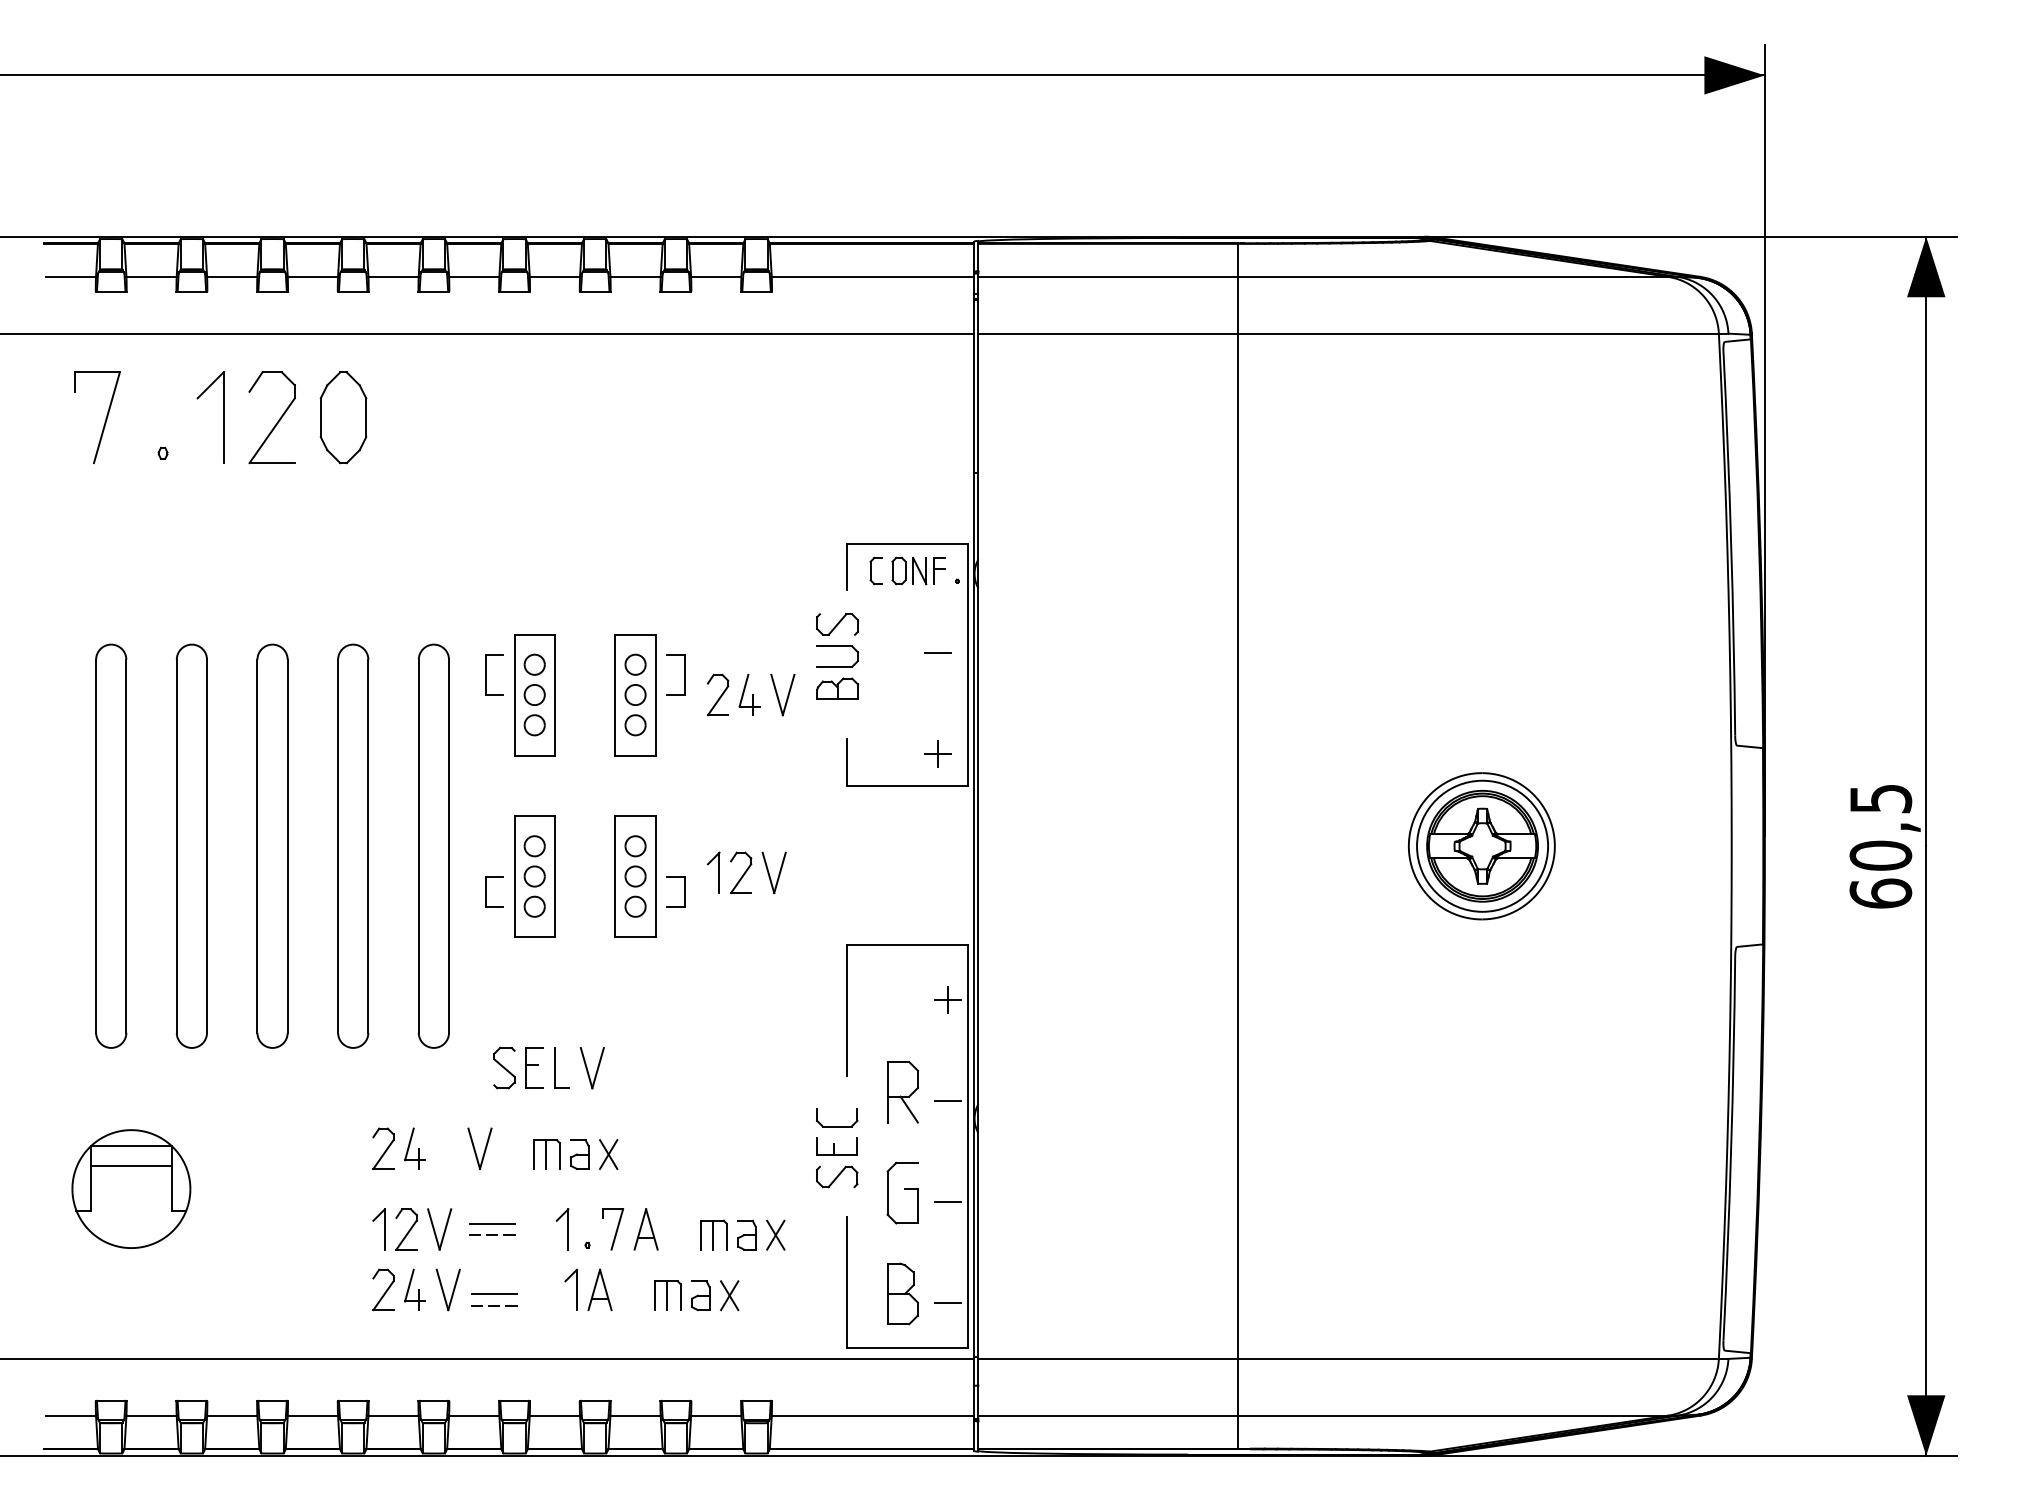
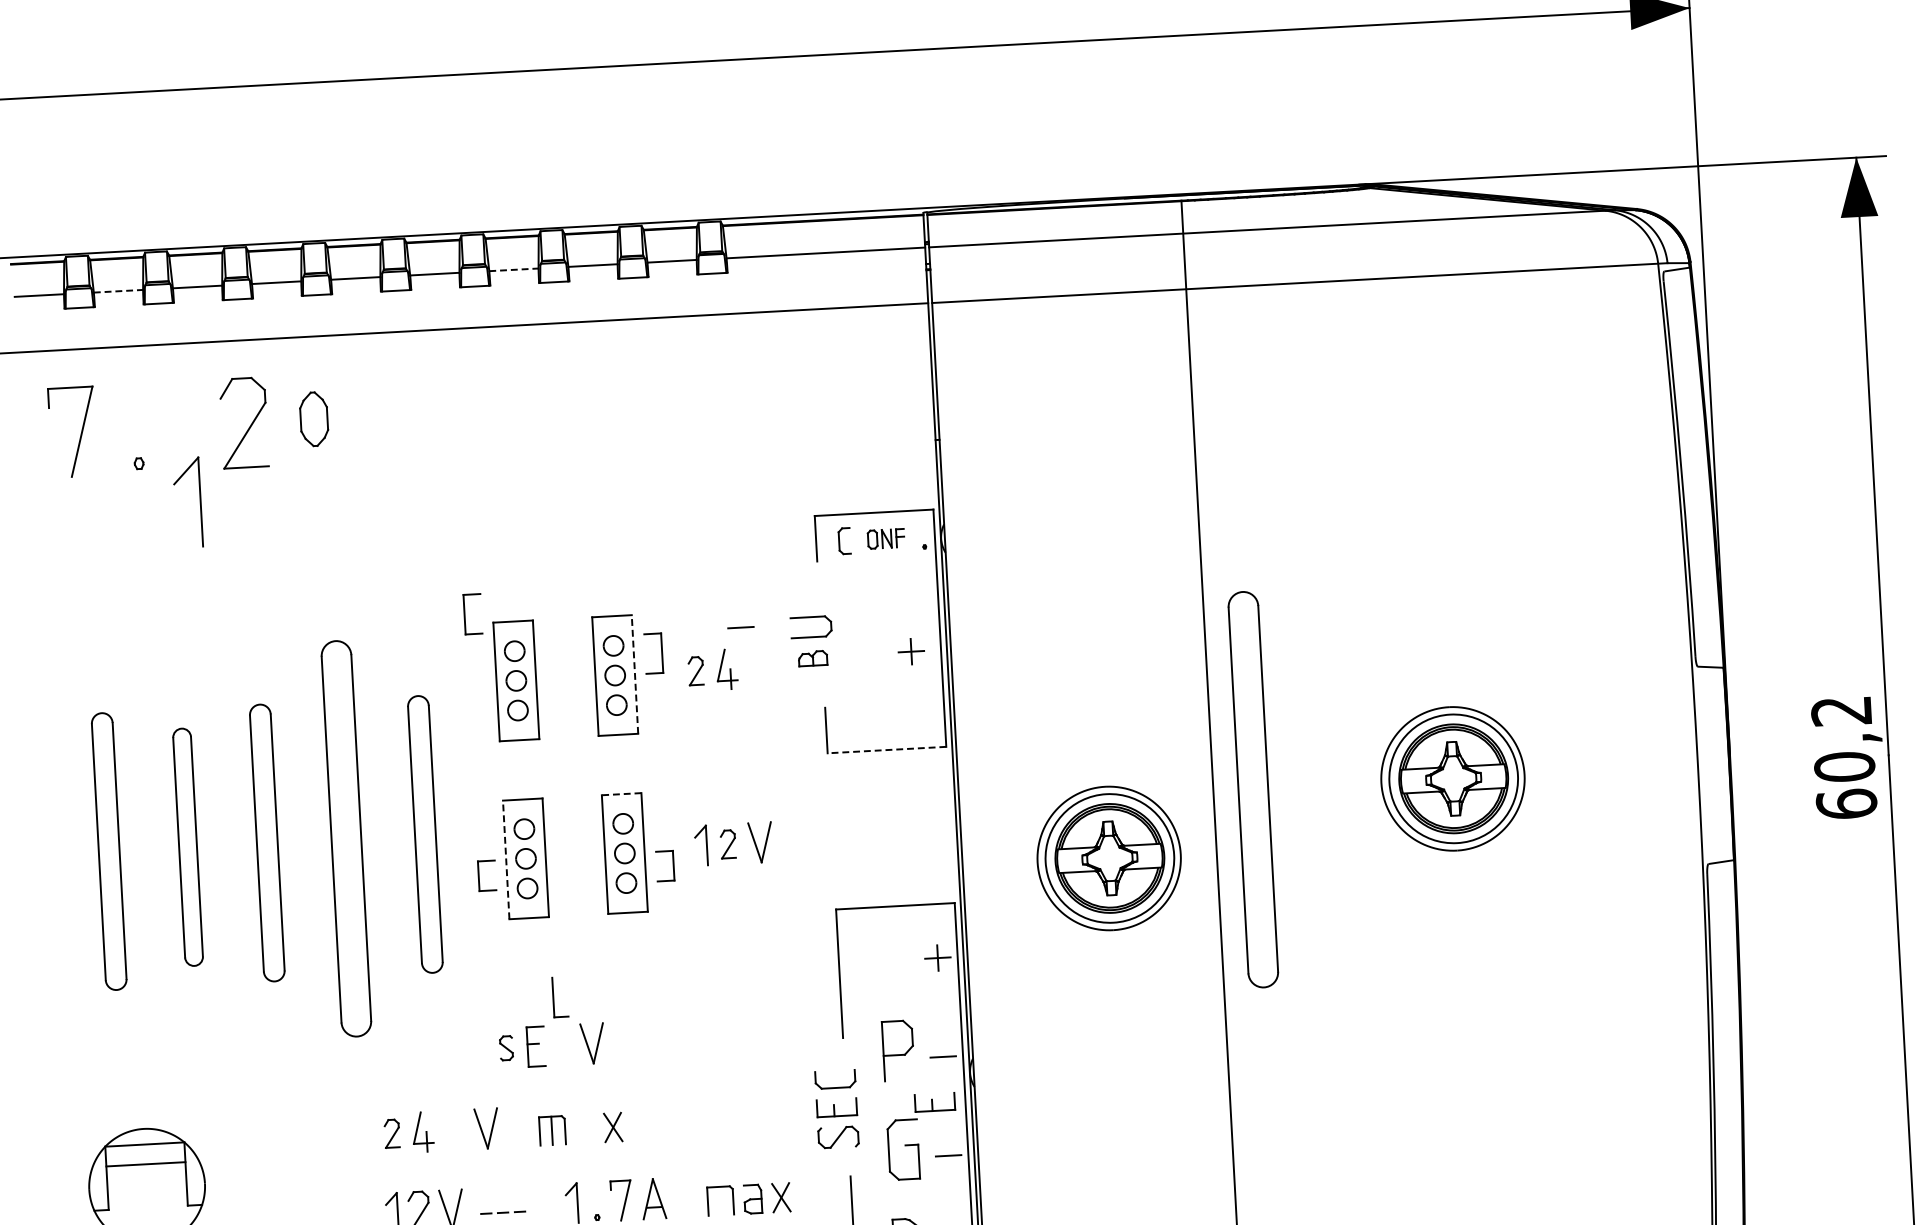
line: (152, 276) -> (119, 290), solid -> dashed
line: (555, 276) -> (514, 269), solid -> dashed
part: (223, 417) -> (200, 501), moved
part: (343, 417) -> (314, 418), size x0.6
part: (918, 570) -> (886, 538), size x0.7
part: (837, 624) -> (809, 595), removed
line: (937, 652) -> (740, 626), moved
part: (486, 674) -> (465, 614), moved
part: (837, 688) -> (812, 658), size x0.7
line: (655, 694) -> (634, 673), solid -> dashed
part: (717, 694) -> (695, 670), size x0.7
part: (782, 694) -> (759, 667), removed
part: (937, 753) -> (910, 651), moved
line: (907, 785) -> (886, 749), solid -> dashed
text: (1880, 799) -> (1841, 711), 60,5 -> 60,2
line: (635, 816) -> (621, 794), solid -> dashed
part: (111, 845) -> (109, 850), size x0.7
part: (191, 845) -> (187, 846), size x0.6
part: (272, 845) -> (267, 842), size x0.7
part: (433, 845) -> (425, 833), size x0.7
part: (1278, 845) -> (1253, 788), added
part: (741, 872) -> (728, 843), size x0.7
line: (514, 876) -> (506, 859), solid -> dashed
part: (1127, 908) -> (1108, 858), added
part: (504, 1067) -> (506, 1047), size x0.6
part: (561, 1067) -> (559, 996), moved
line: (908, 1109) -> (904, 1067), removed
part: (936, 1146) -> (934, 1102), added
part: (383, 1148) -> (392, 1133), size x0.7
part: (579, 1154) -> (584, 1129), removed
line: (492, 1223) -> (503, 1201), removed
line: (713, 1234) -> (720, 1200), removed

